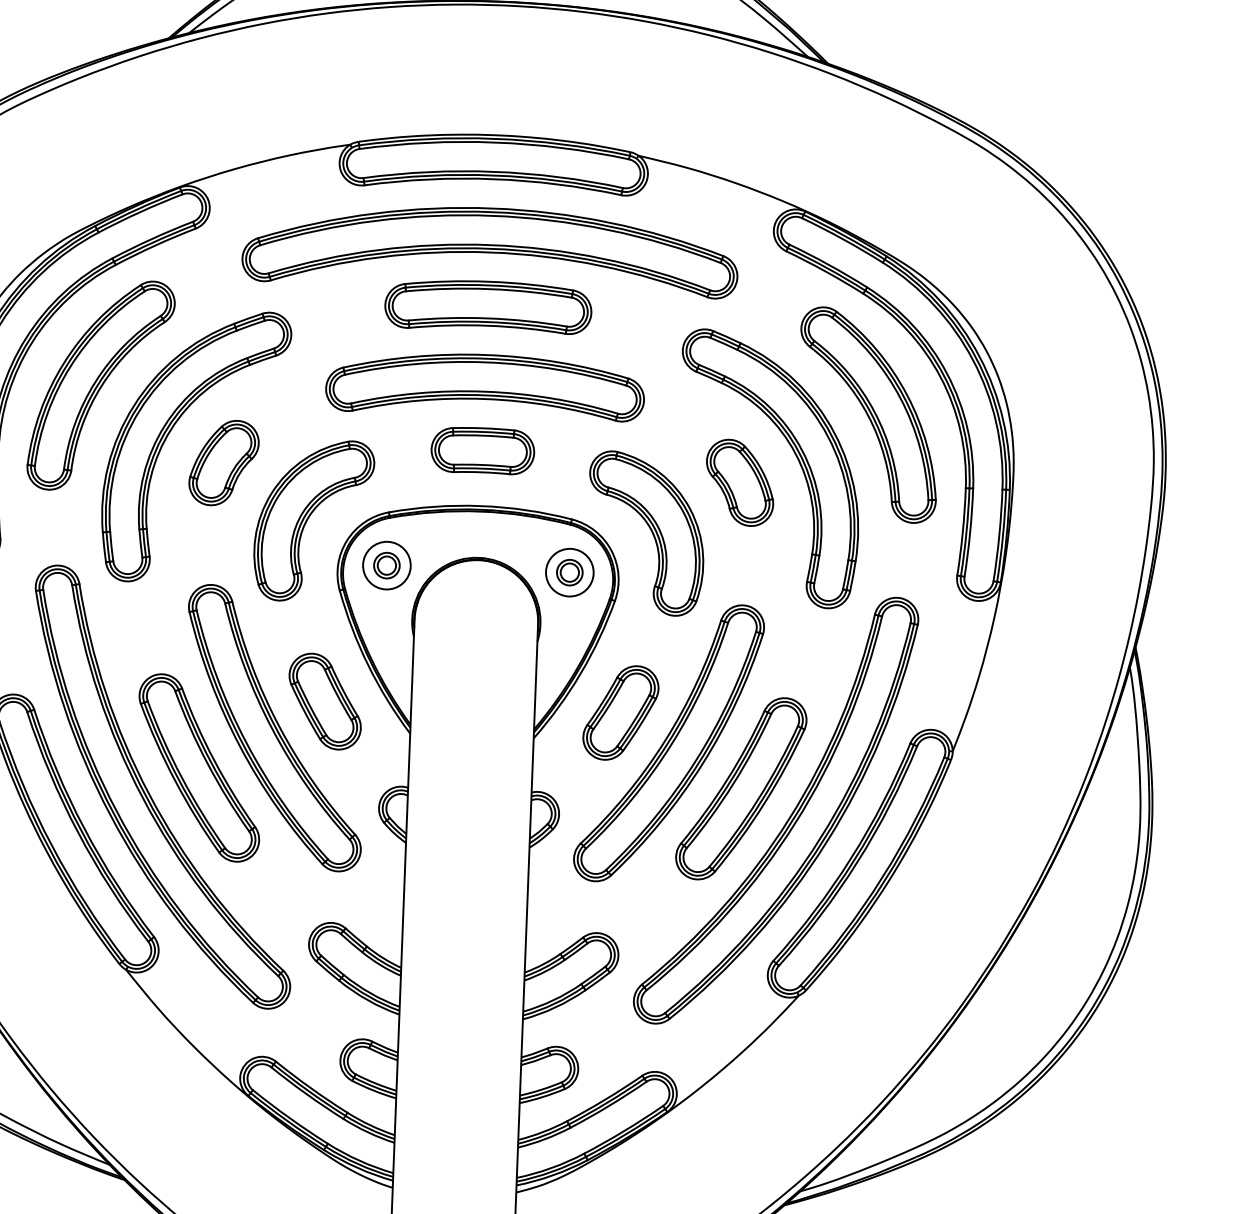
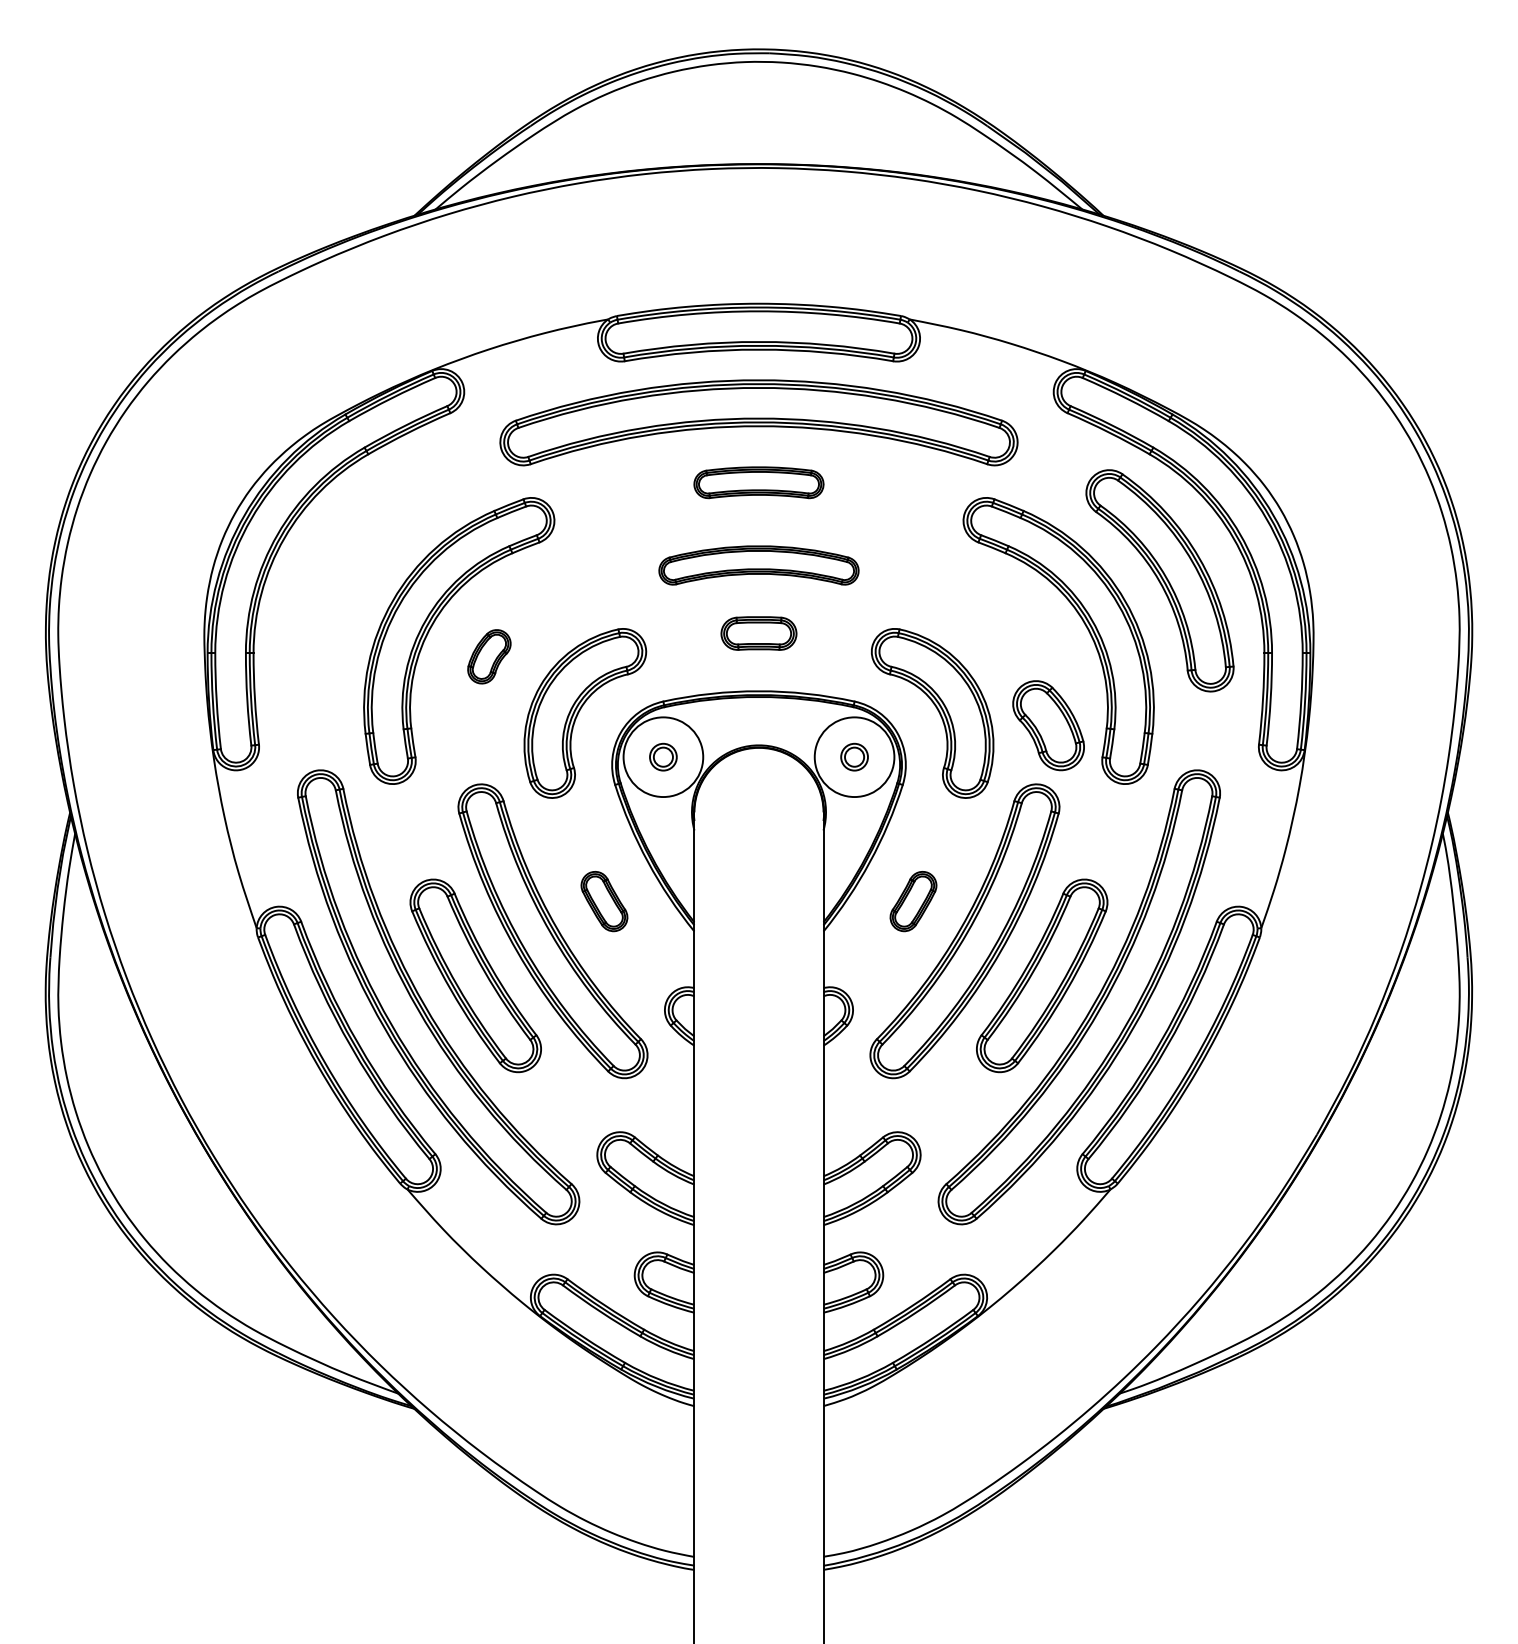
part: (488, 306) -> (758, 482), size x0.6
part: (100, 385) -> (357, 580), removed
part: (484, 385) -> (758, 565), size x0.6
part: (482, 450) -> (758, 633), size x0.7
part: (224, 462) -> (489, 656), size x0.6
part: (739, 482) -> (1048, 725), moved
circle: (386, 565) -> (663, 757), size x1.6
circle: (569, 572) -> (854, 757), size x1.6
part: (325, 701) -> (604, 901), size x0.6
part: (620, 712) -> (913, 901), size x0.6

